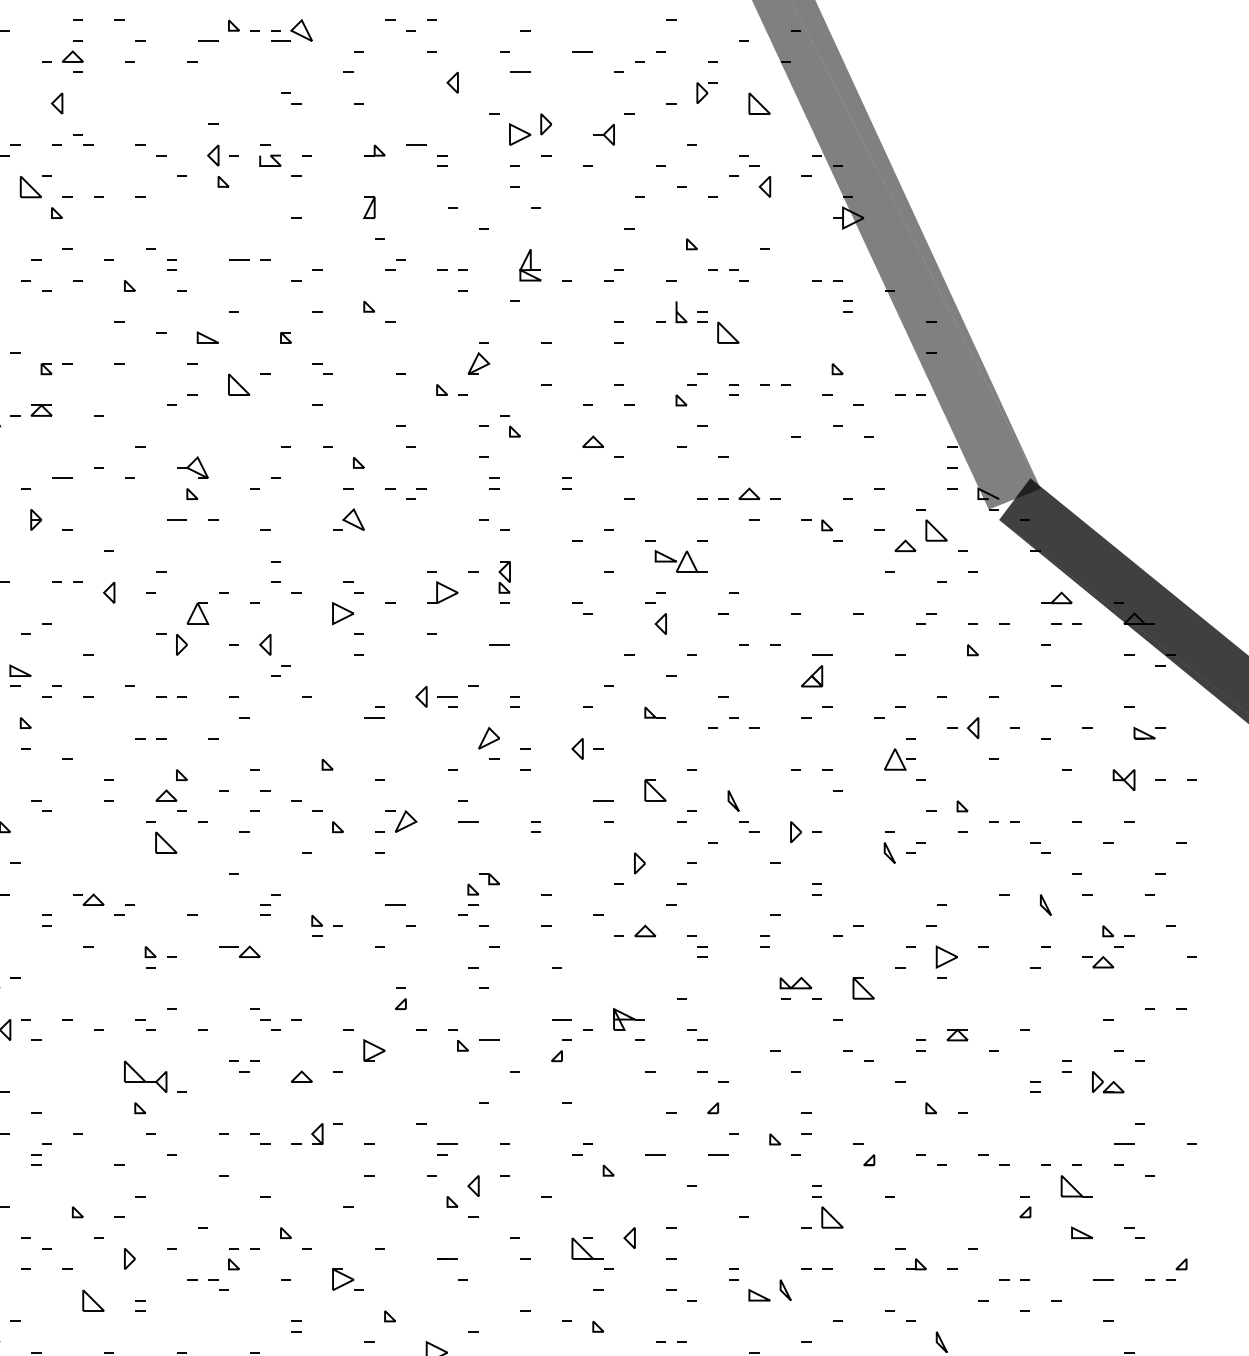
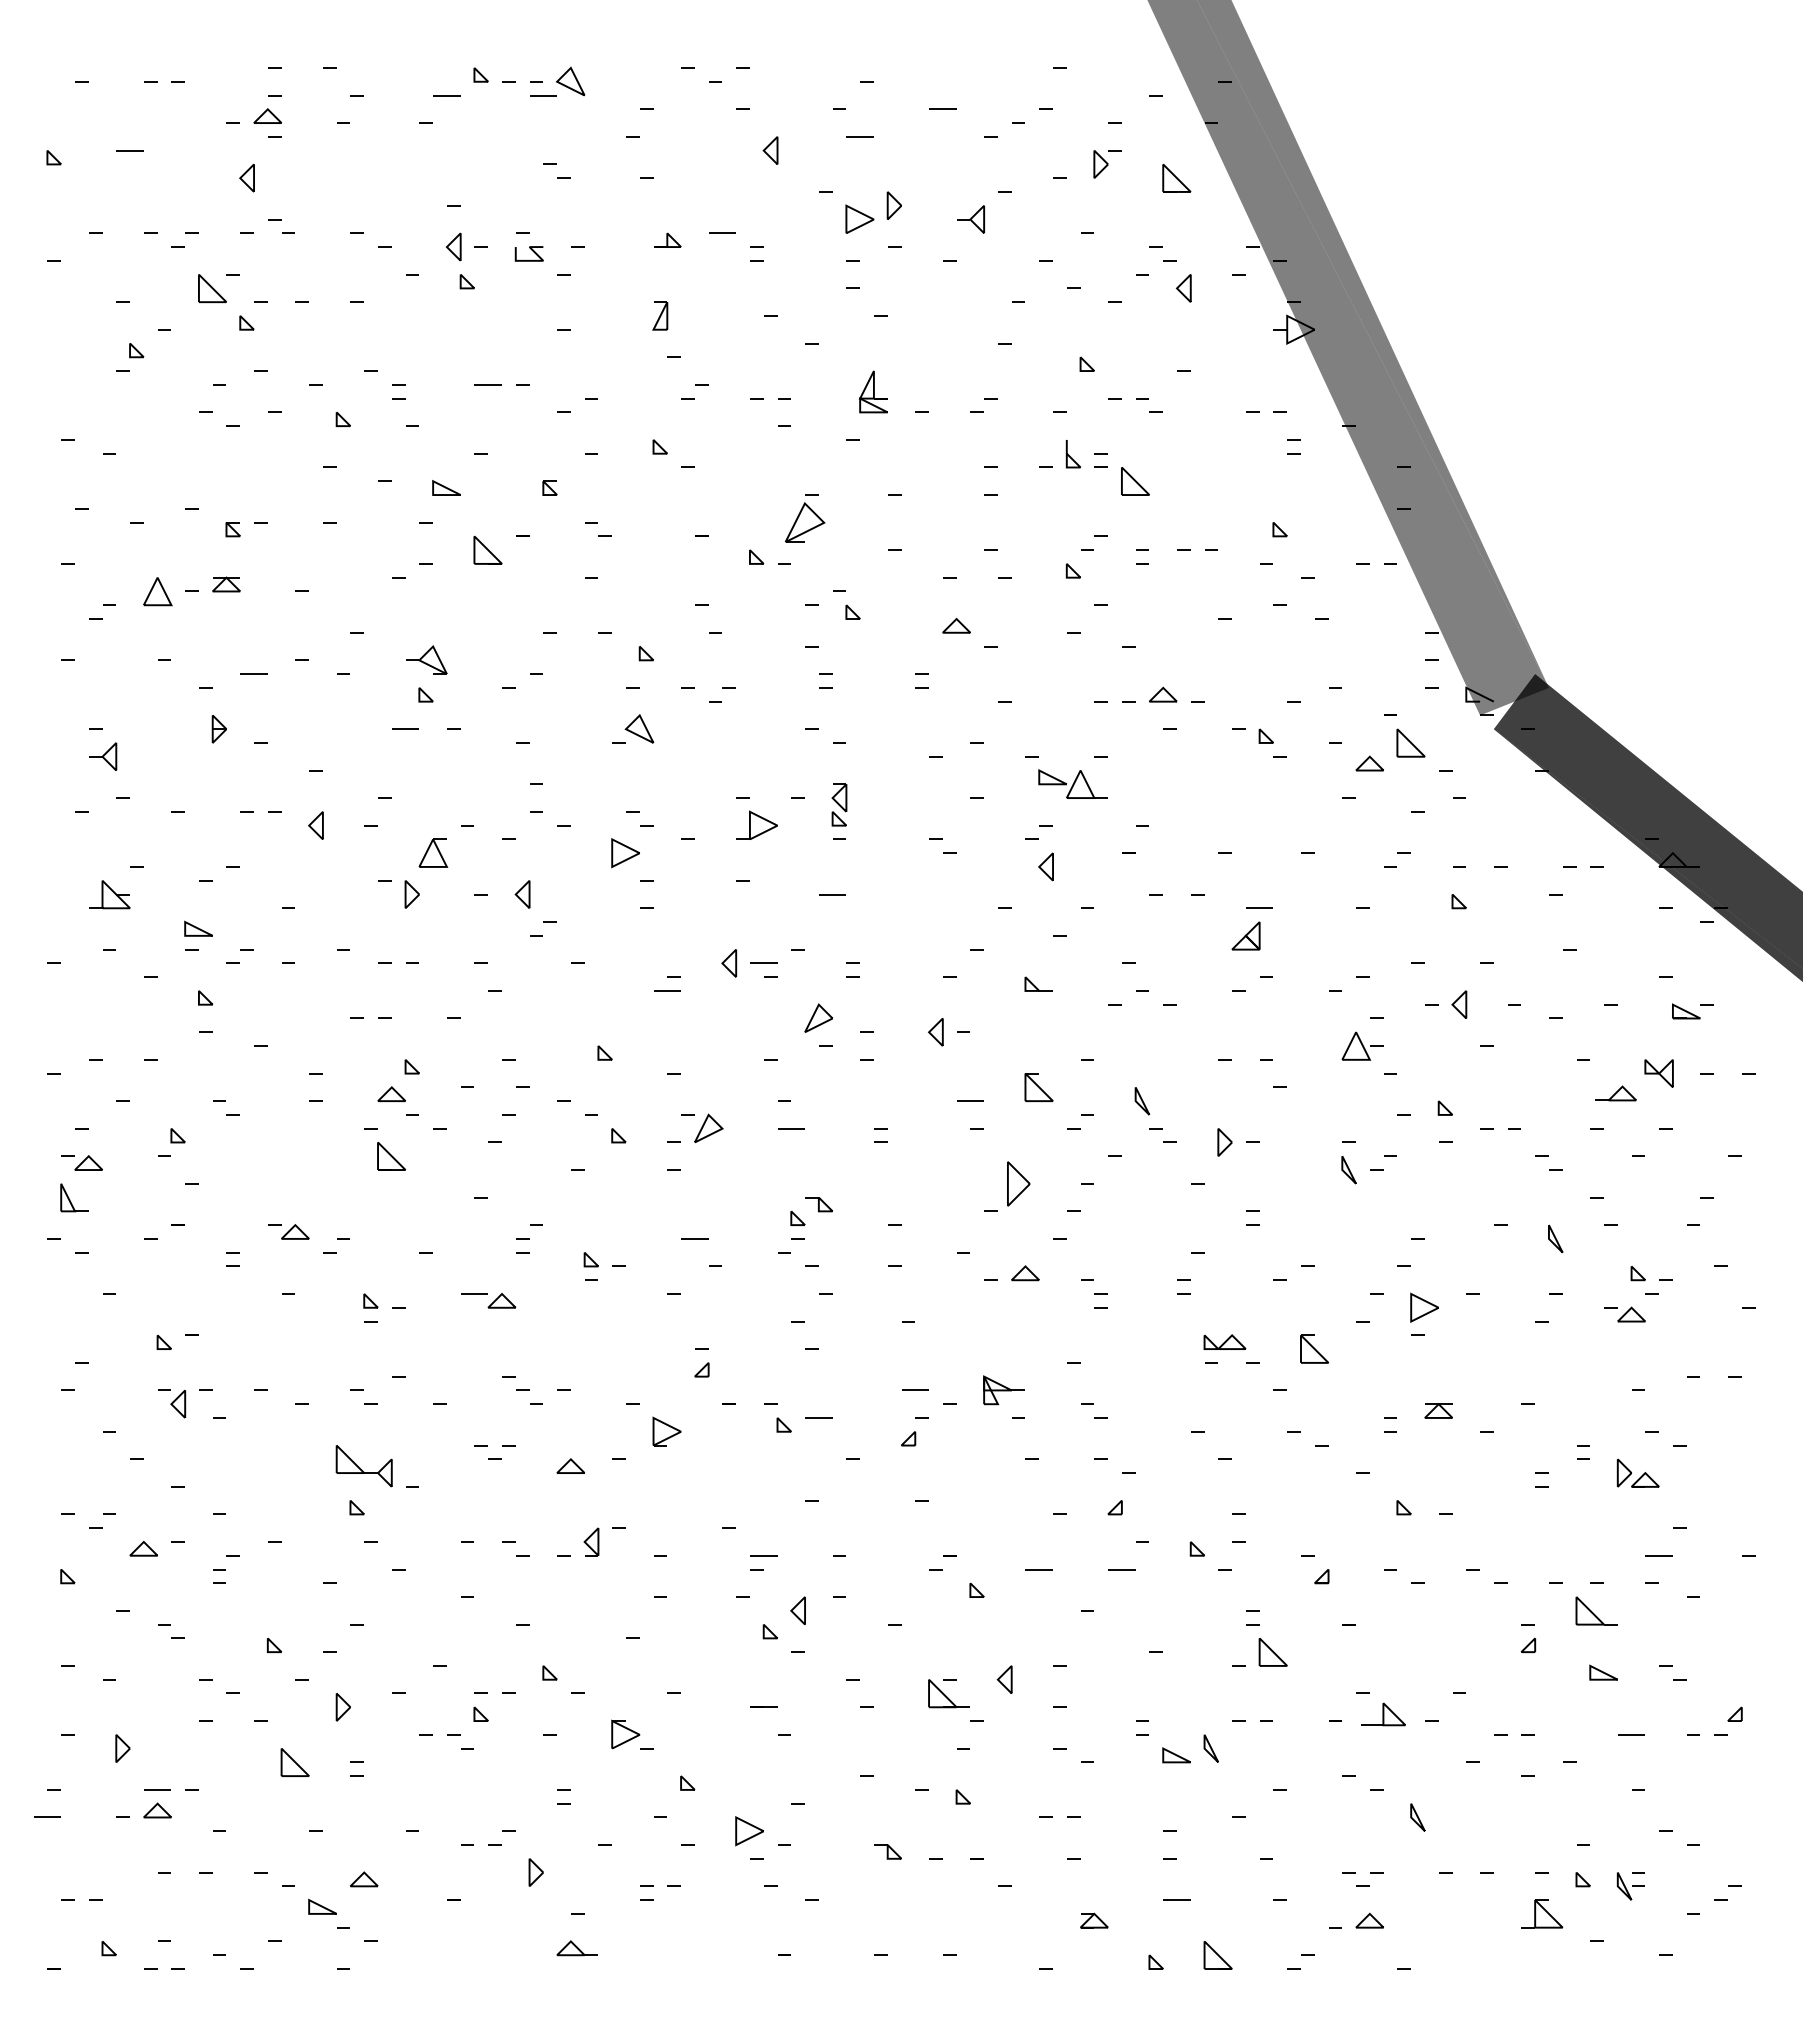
part: (479, 362) -> (805, 521), size x1.4
part: (1056, 597) -> (1615, 1093), moved
part: (639, 863) -> (1017, 1183), size x1.6
part: (915, 1263) -> (1383, 1713), size x1.6

